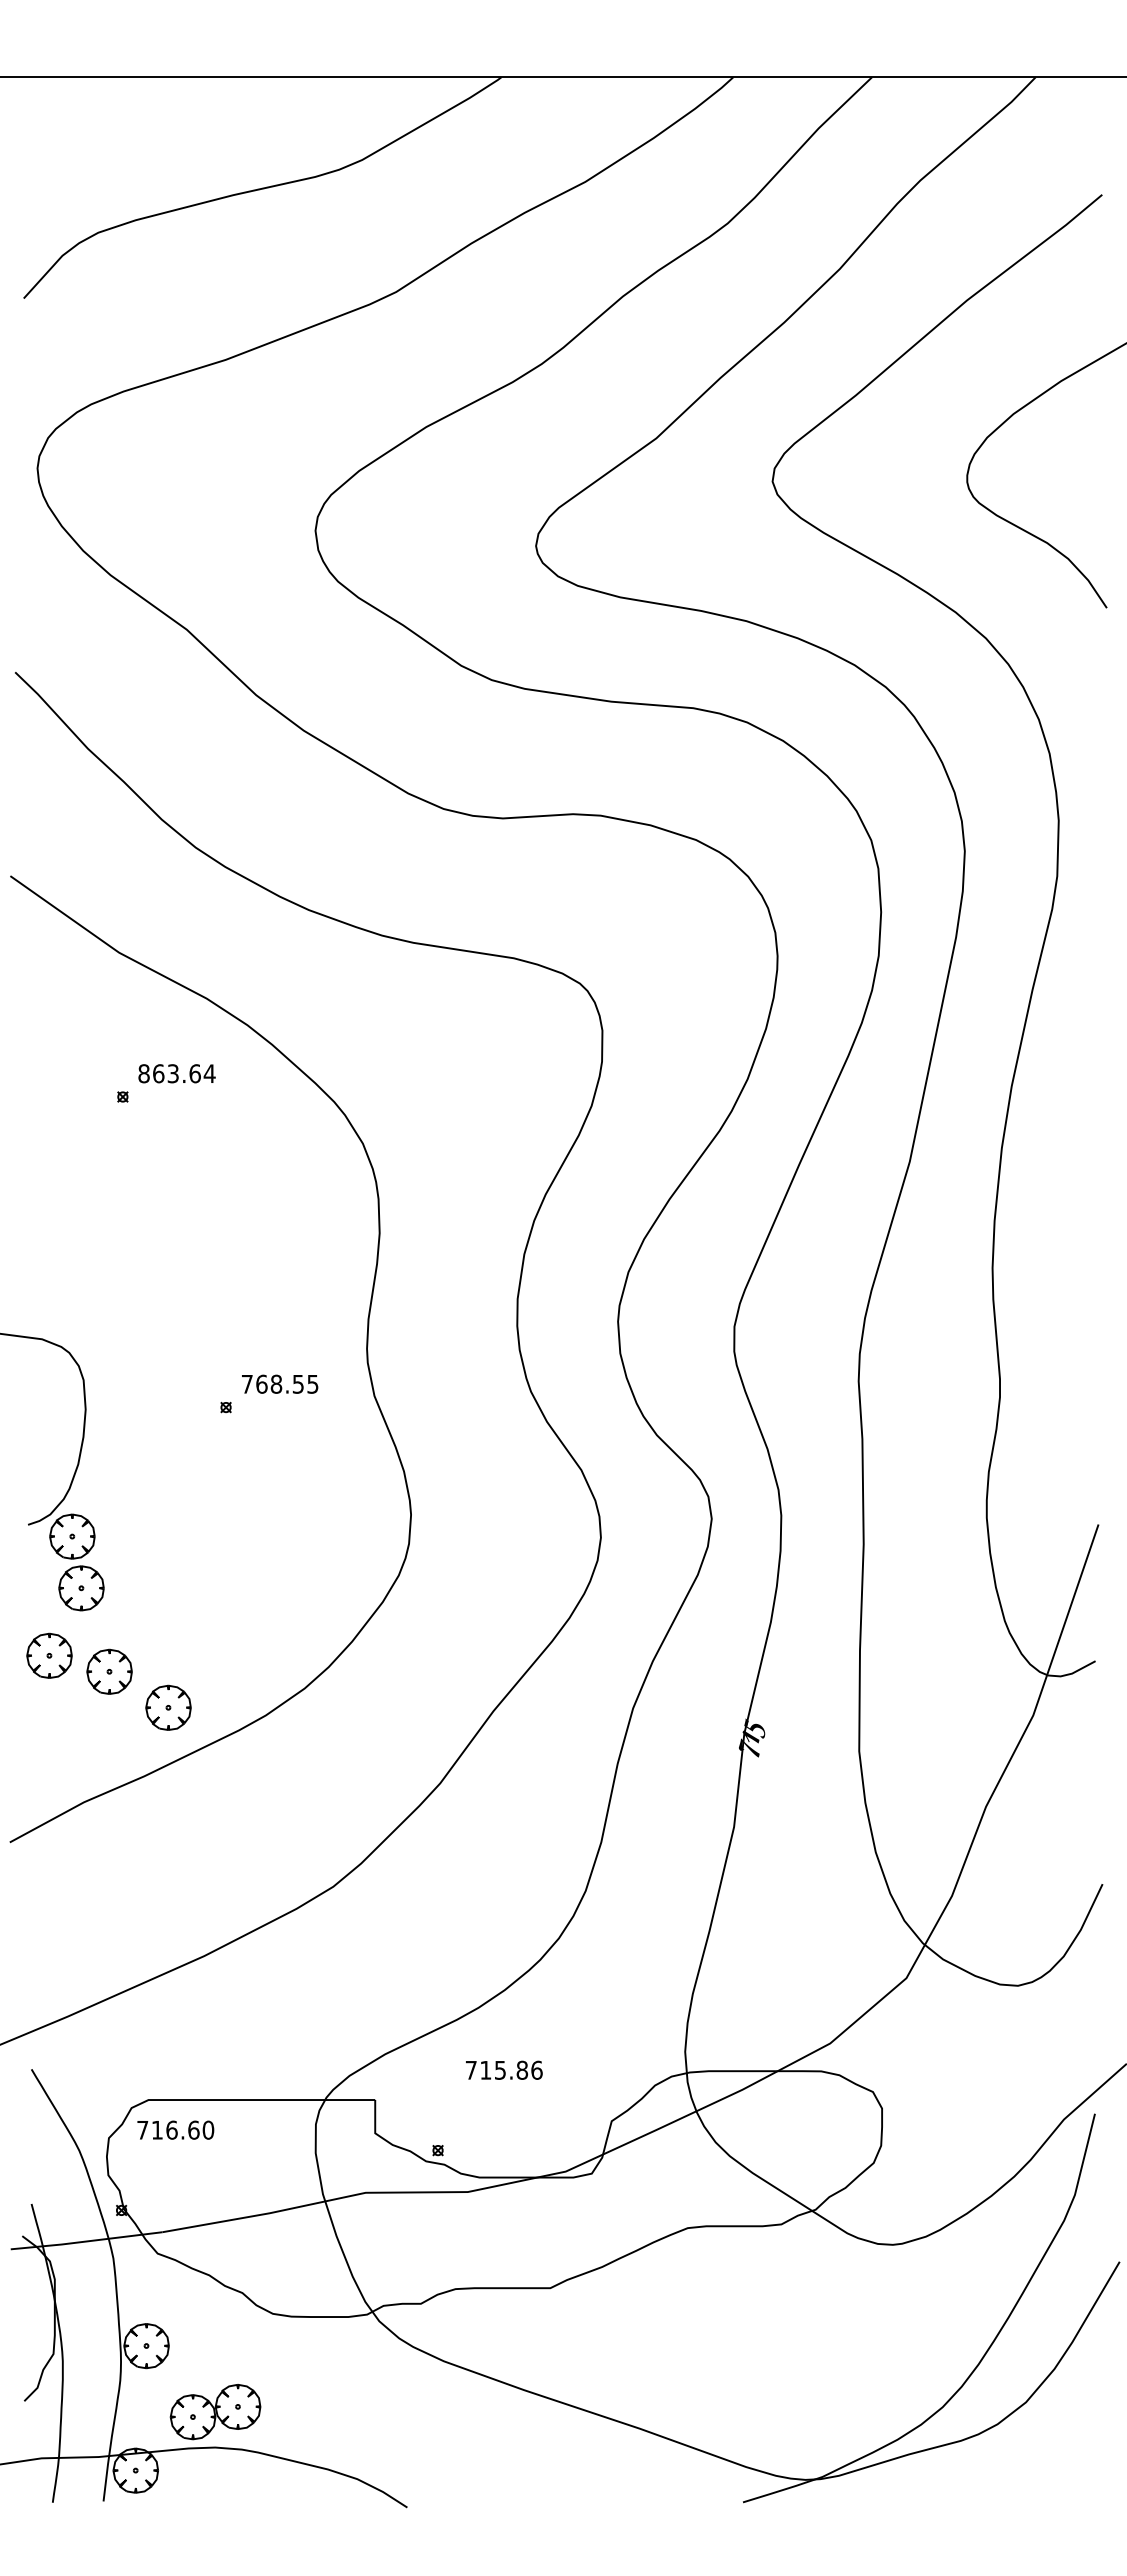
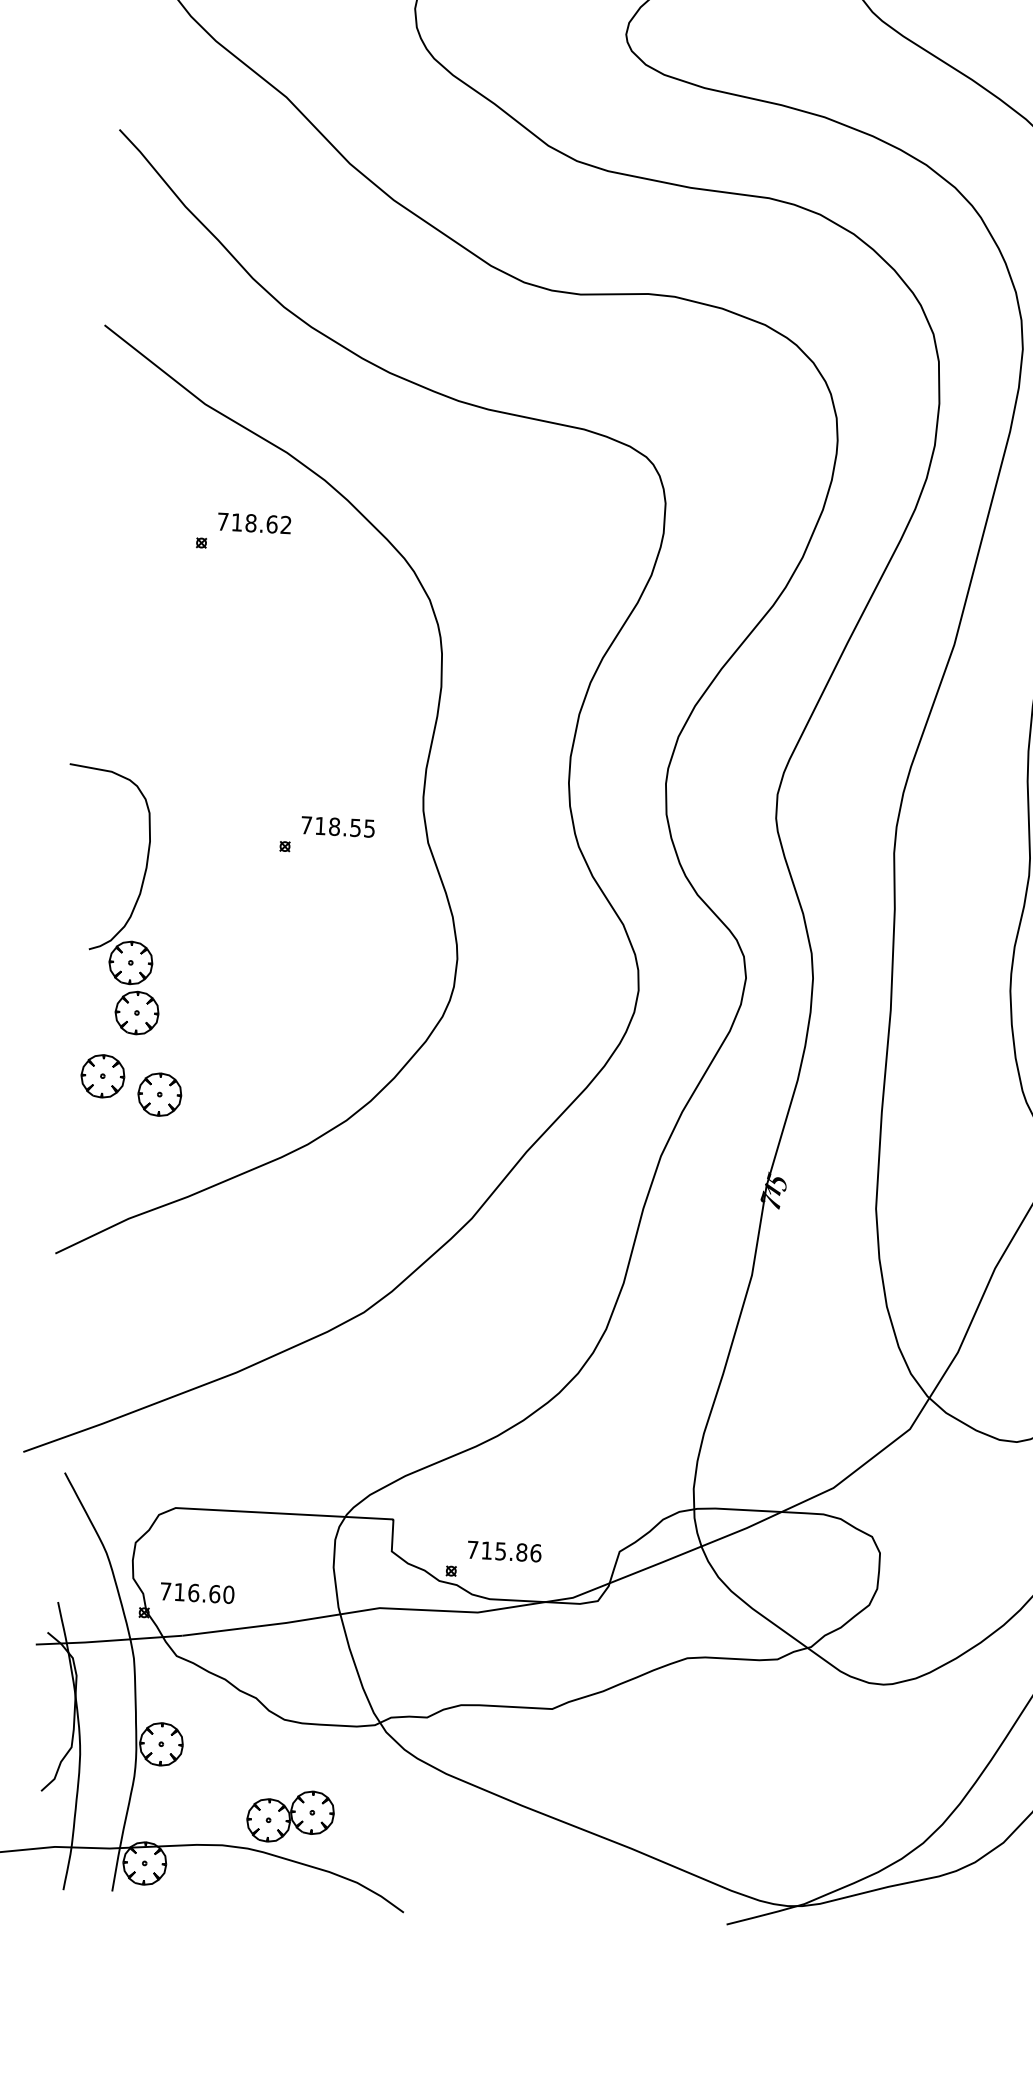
text: (176, 1073) -> (254, 523), 863.64 -> 718.62
text: (261, 1383) -> (320, 825), 768.55 -> 718.55
part: (168, 1707) -> (214, 1131), removed
text: (504, 2069) -> (504, 1550), moved
text: (175, 2129) -> (197, 1592), moved
part: (215, 2412) -> (290, 1817), moved

